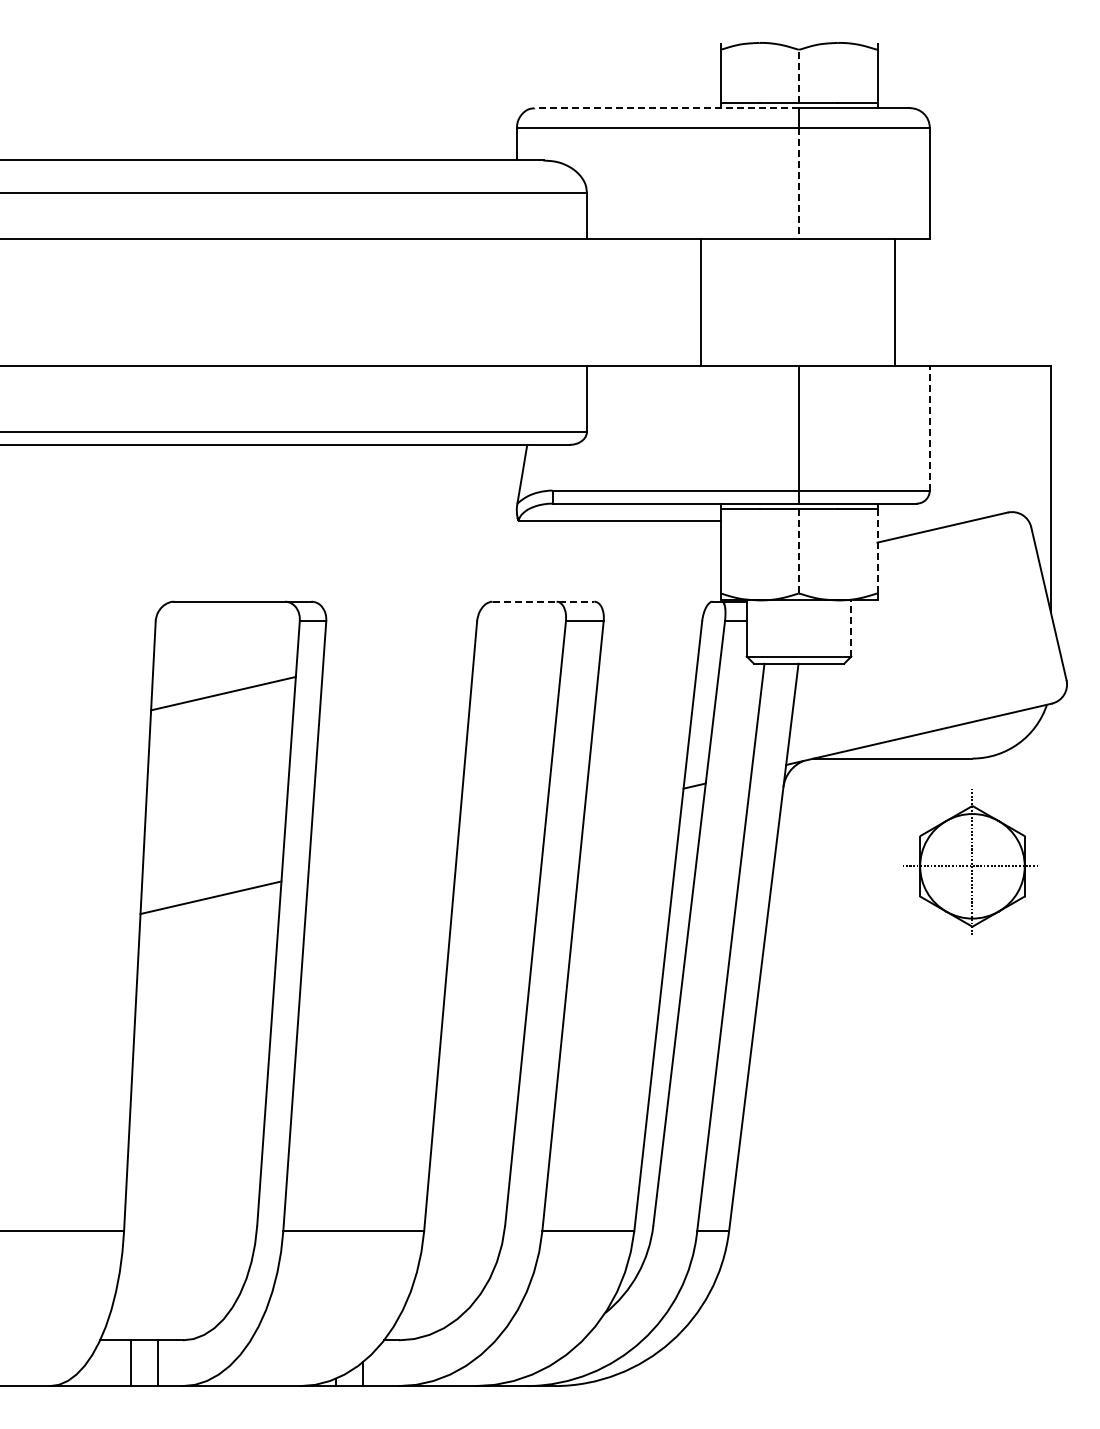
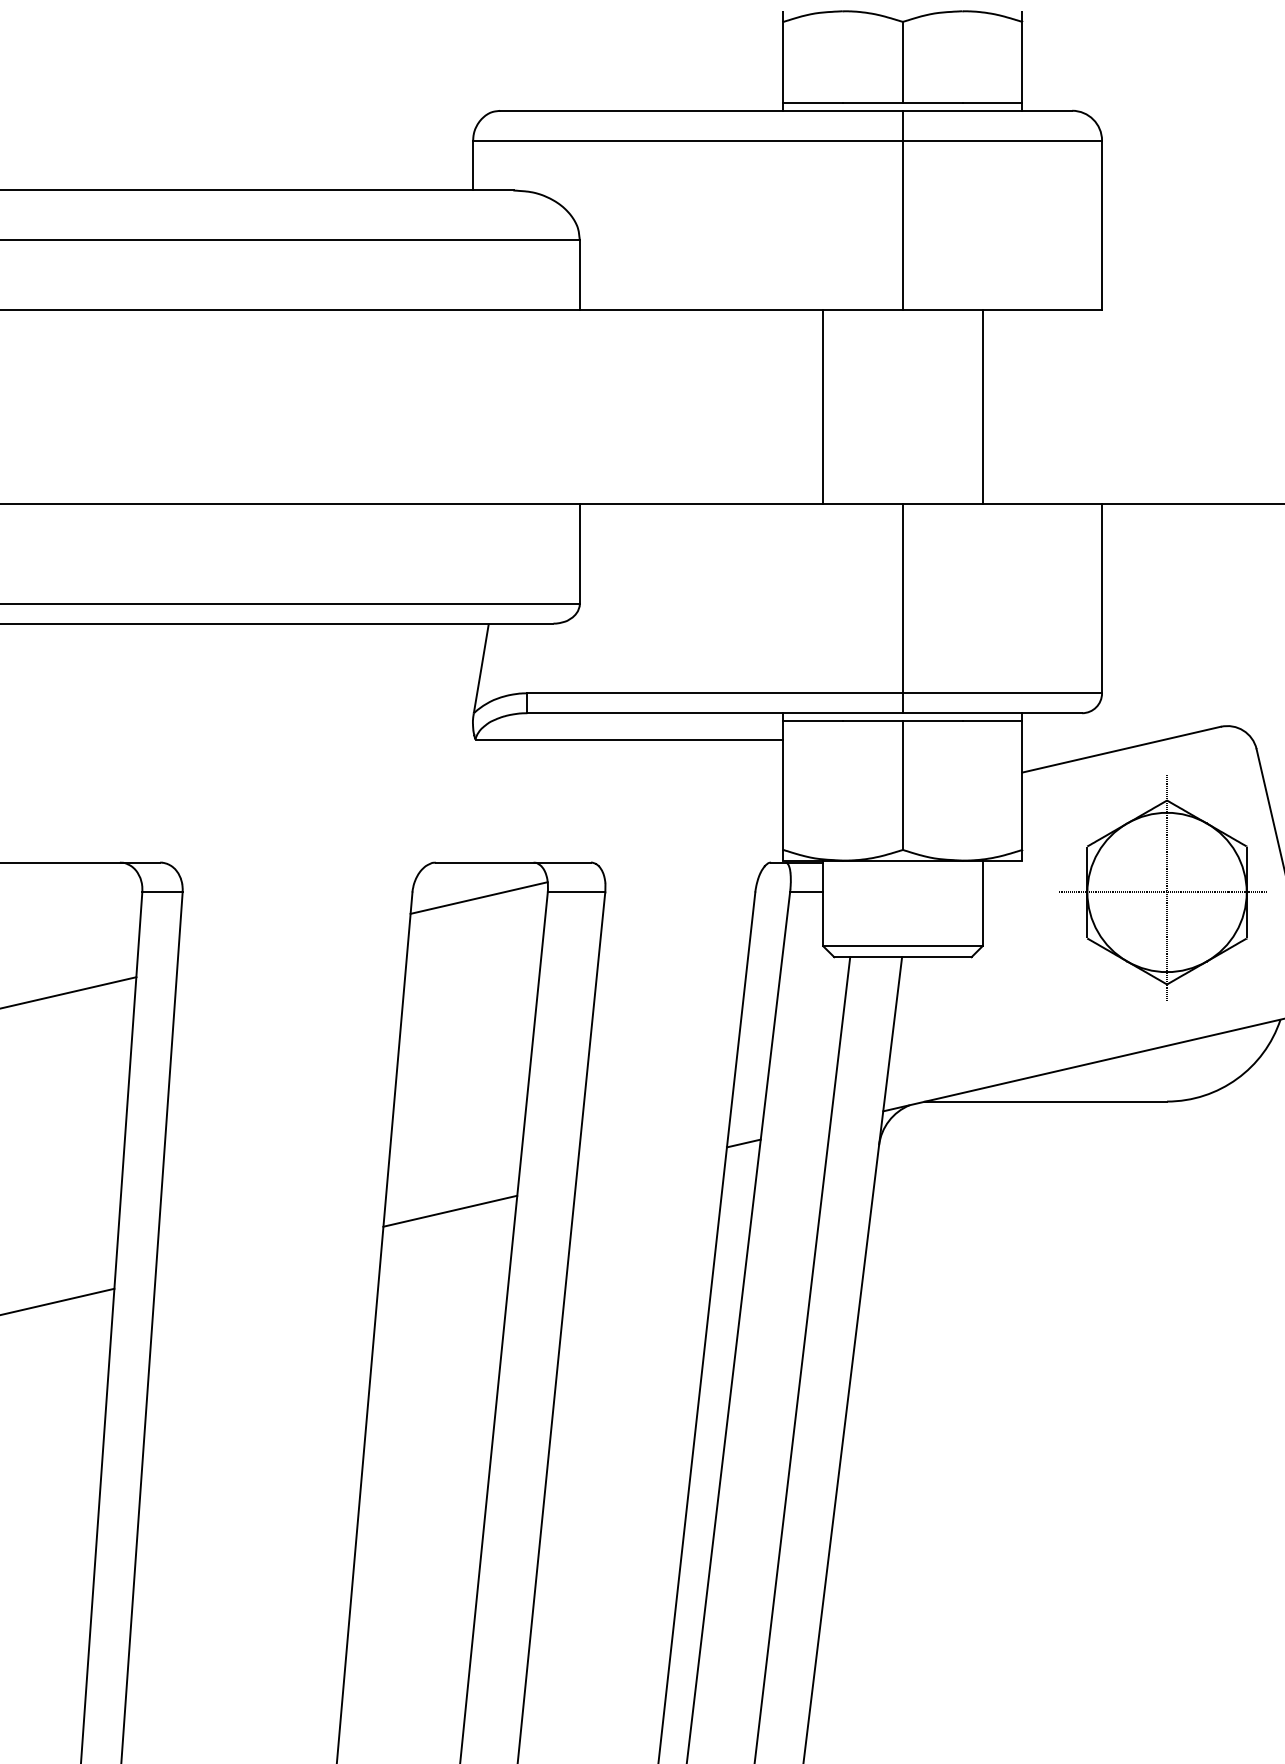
line: (799, 76) -> (903, 62), dashed -> solid
line: (666, 108) -> (700, 111), dashed -> solid
line: (799, 183) -> (903, 225), dashed -> solid
line: (700, 302) -> (822, 406), moved
line: (895, 302) -> (982, 406), moved
line: (929, 427) -> (1101, 597), dashed -> solid
line: (799, 551) -> (903, 786), dashed -> solid
line: (877, 551) -> (1022, 786), dashed -> solid
line: (543, 601) -> (513, 862), dashed -> solid
line: (520, 624) -> (478, 897), added
line: (851, 628) -> (982, 903), dashed -> solid
line: (501, 830) -> (449, 1211), added
part: (970, 861) -> (1164, 885), moved

